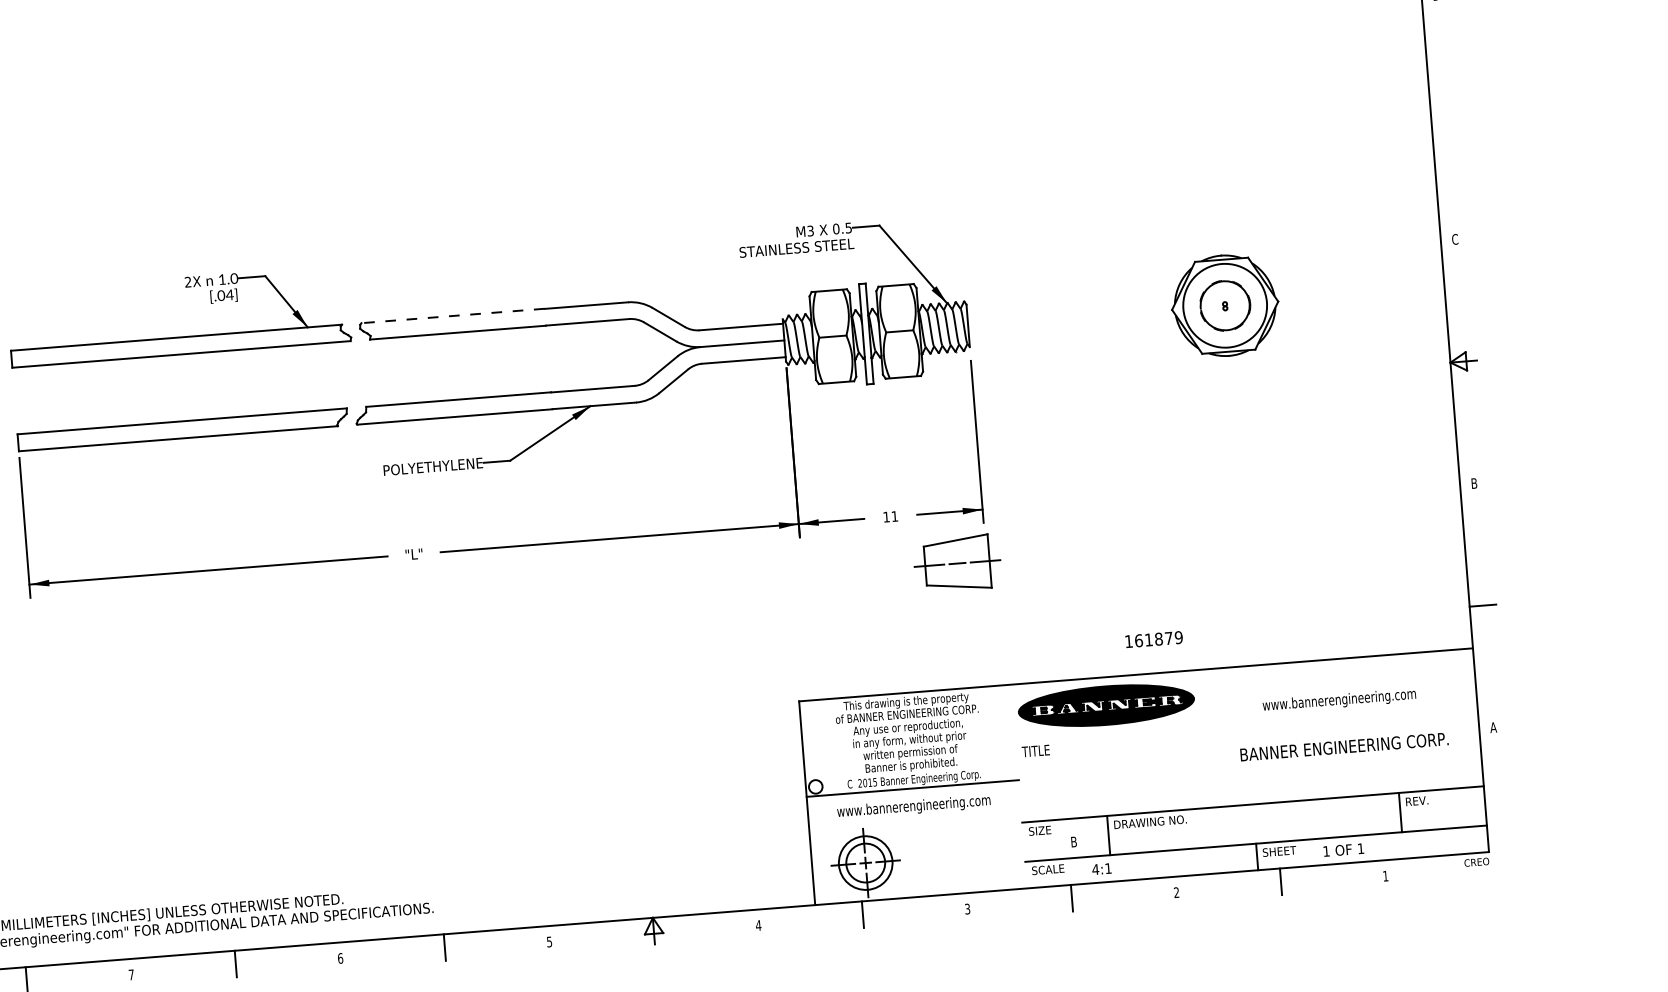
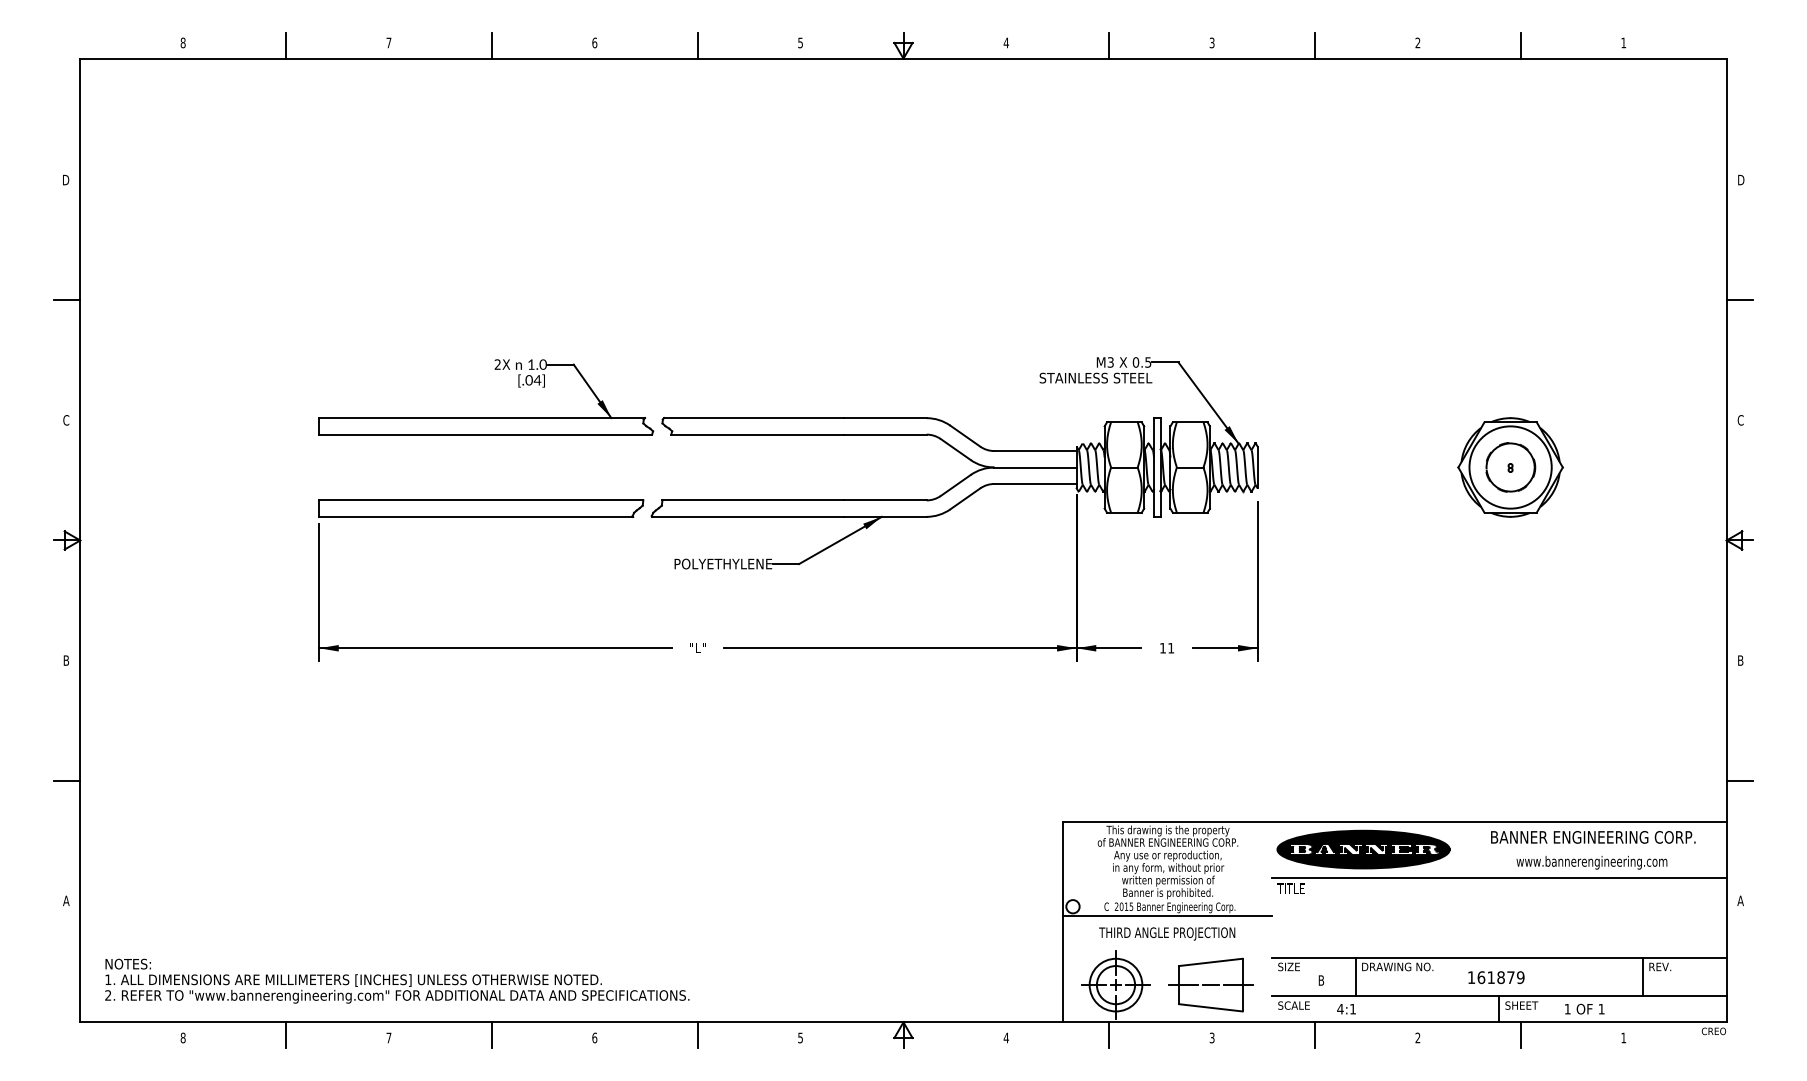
line: (1444, 117) -> (1739, 300), added
line: (452, 316) -> (753, 418), dashed -> solid
part: (957, 562) -> (1210, 984), moved
text: (1154, 639) -> (1496, 977), moved
line: (1246, 724) -> (1499, 878), added
text: (1344, 747) -> (1593, 837), moved
text: (913, 806) -> (1167, 933), www.bannerengineering.com -> THIRD ANGLE PROJECTION

